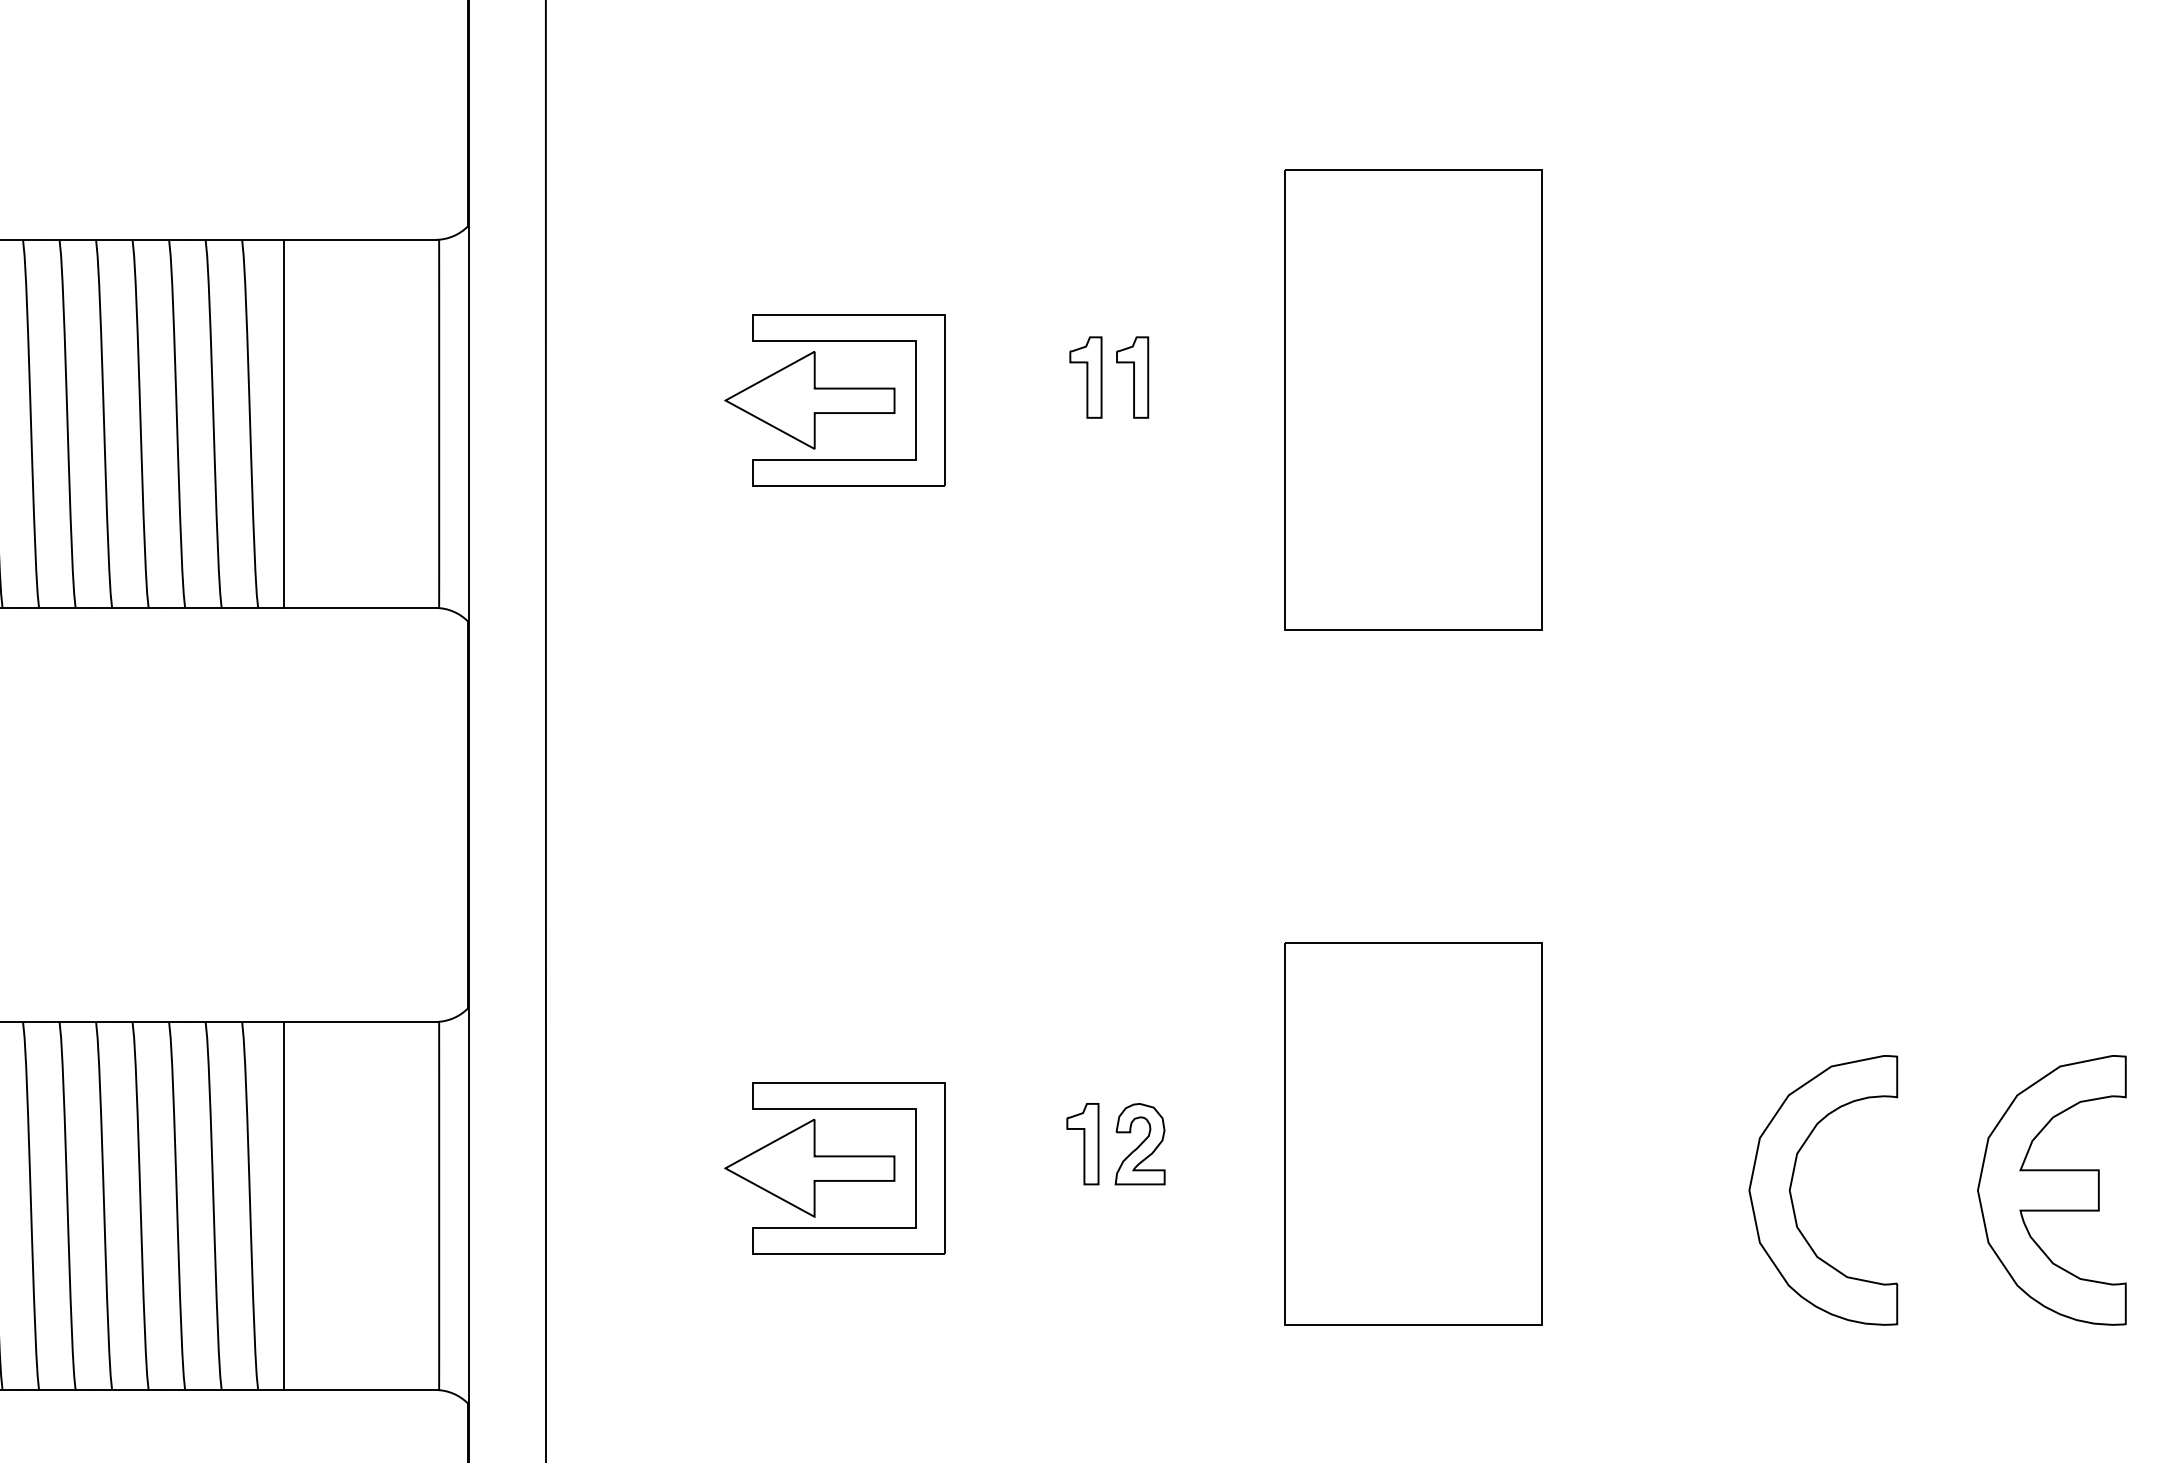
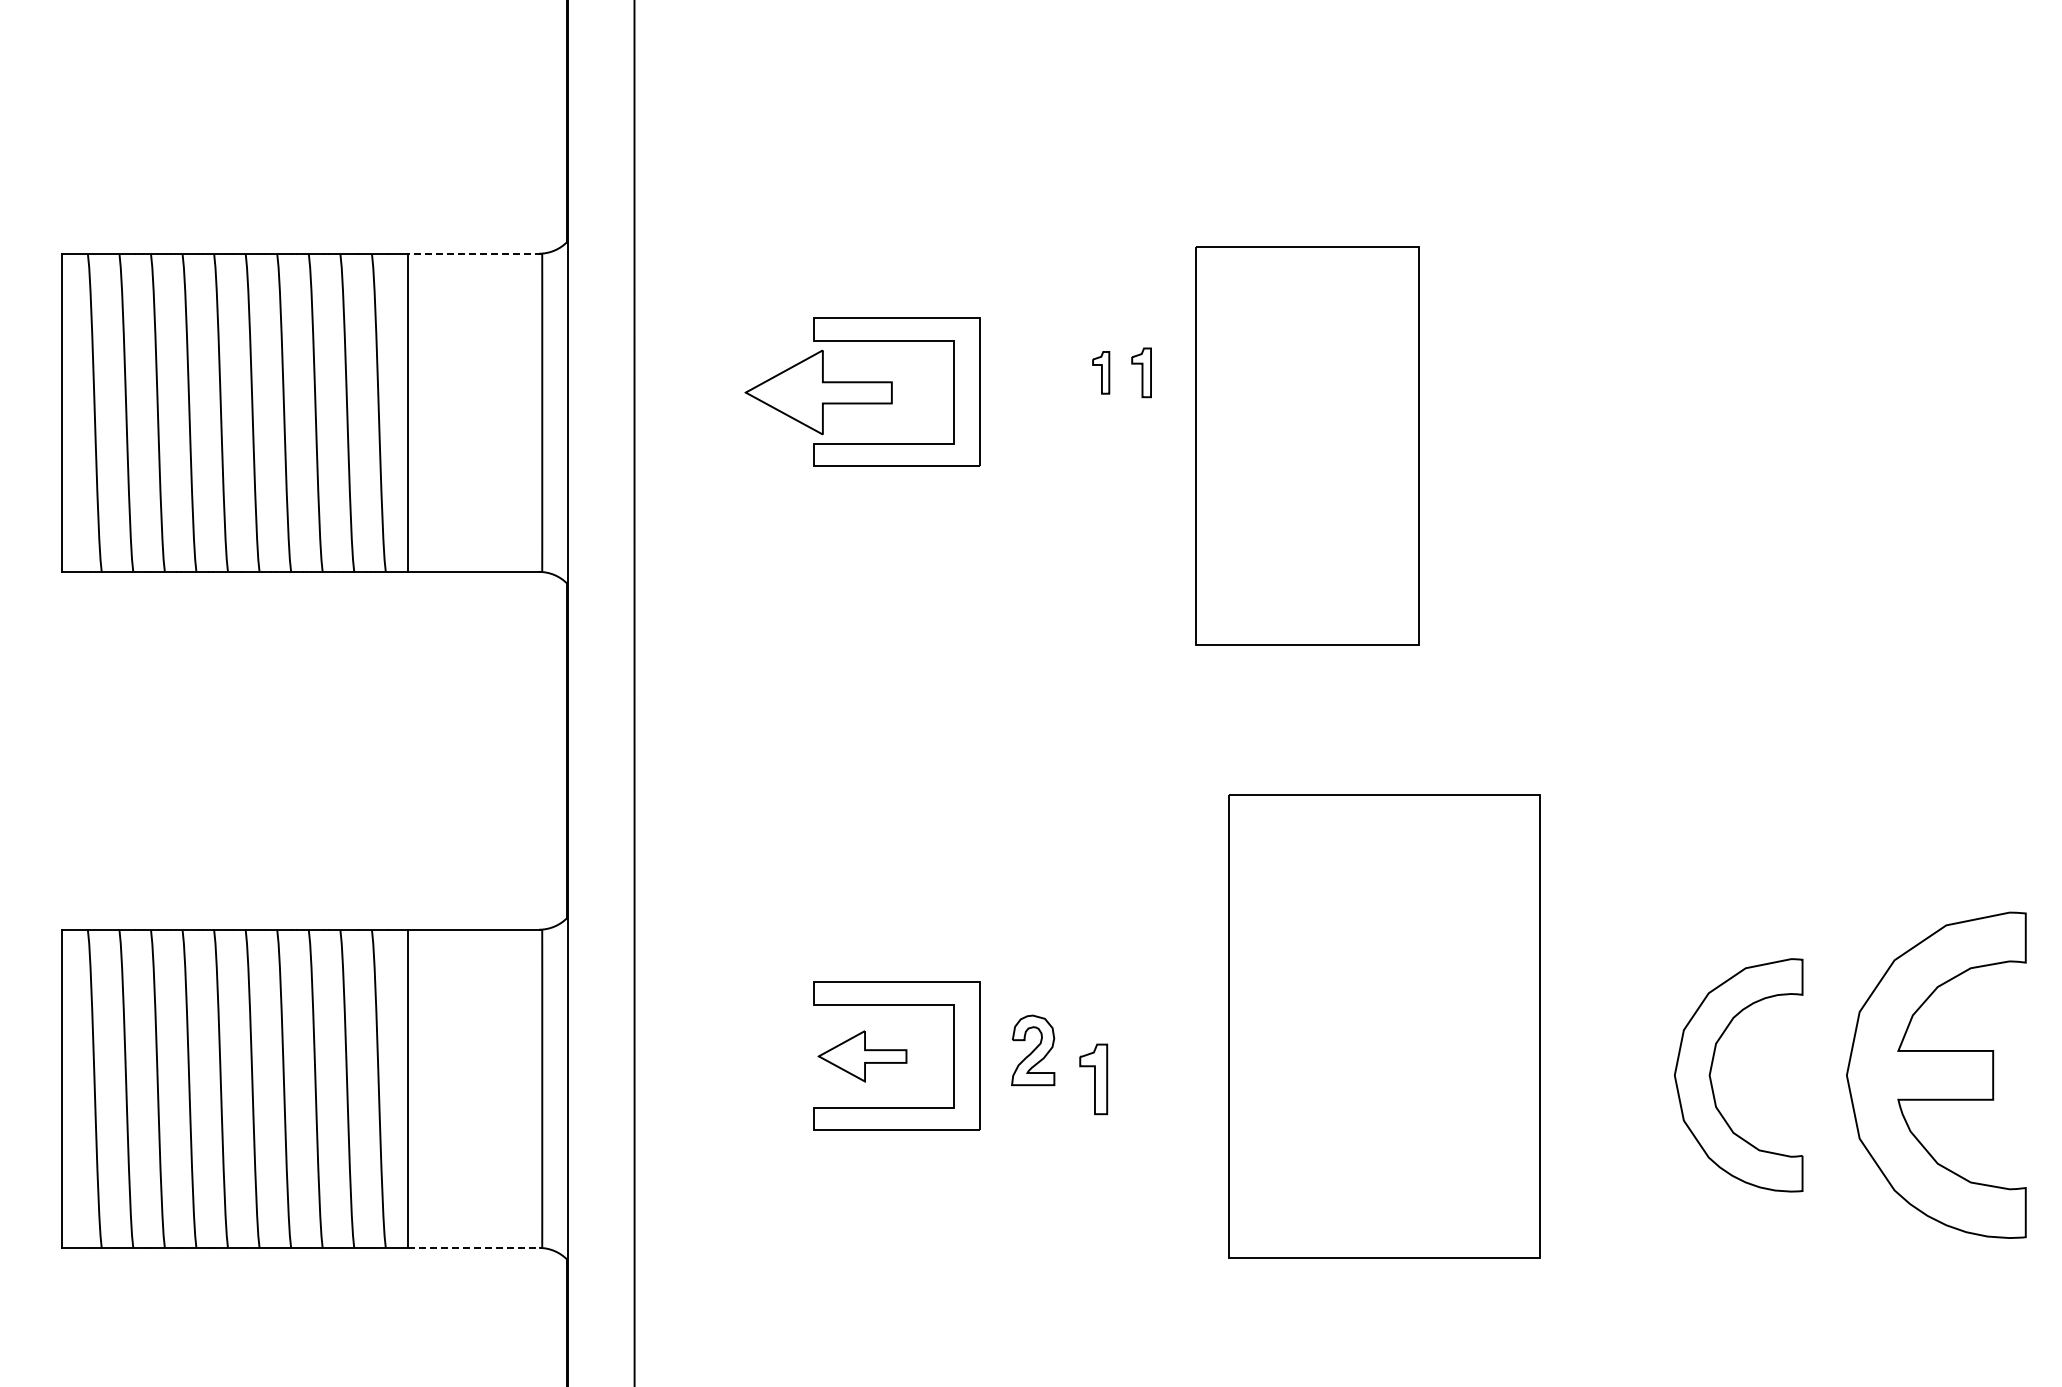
line: (360, 239) -> (474, 253), solid -> dashed
part: (1085, 377) -> (1100, 372), size x0.6
part: (1132, 377) -> (1141, 372), size x0.7
part: (1413, 399) -> (1307, 445), moved
part: (809, 400) -> (818, 392), moved
part: (1413, 1133) -> (1384, 1026), size x1.4
part: (1082, 1144) -> (1093, 1079), moved
part: (1140, 1144) -> (1033, 1050), moved
part: (809, 1168) -> (862, 1056), size x0.6
part: (2051, 1190) -> (1935, 1075), size x1.4
line: (360, 1389) -> (474, 1247), solid -> dashed

